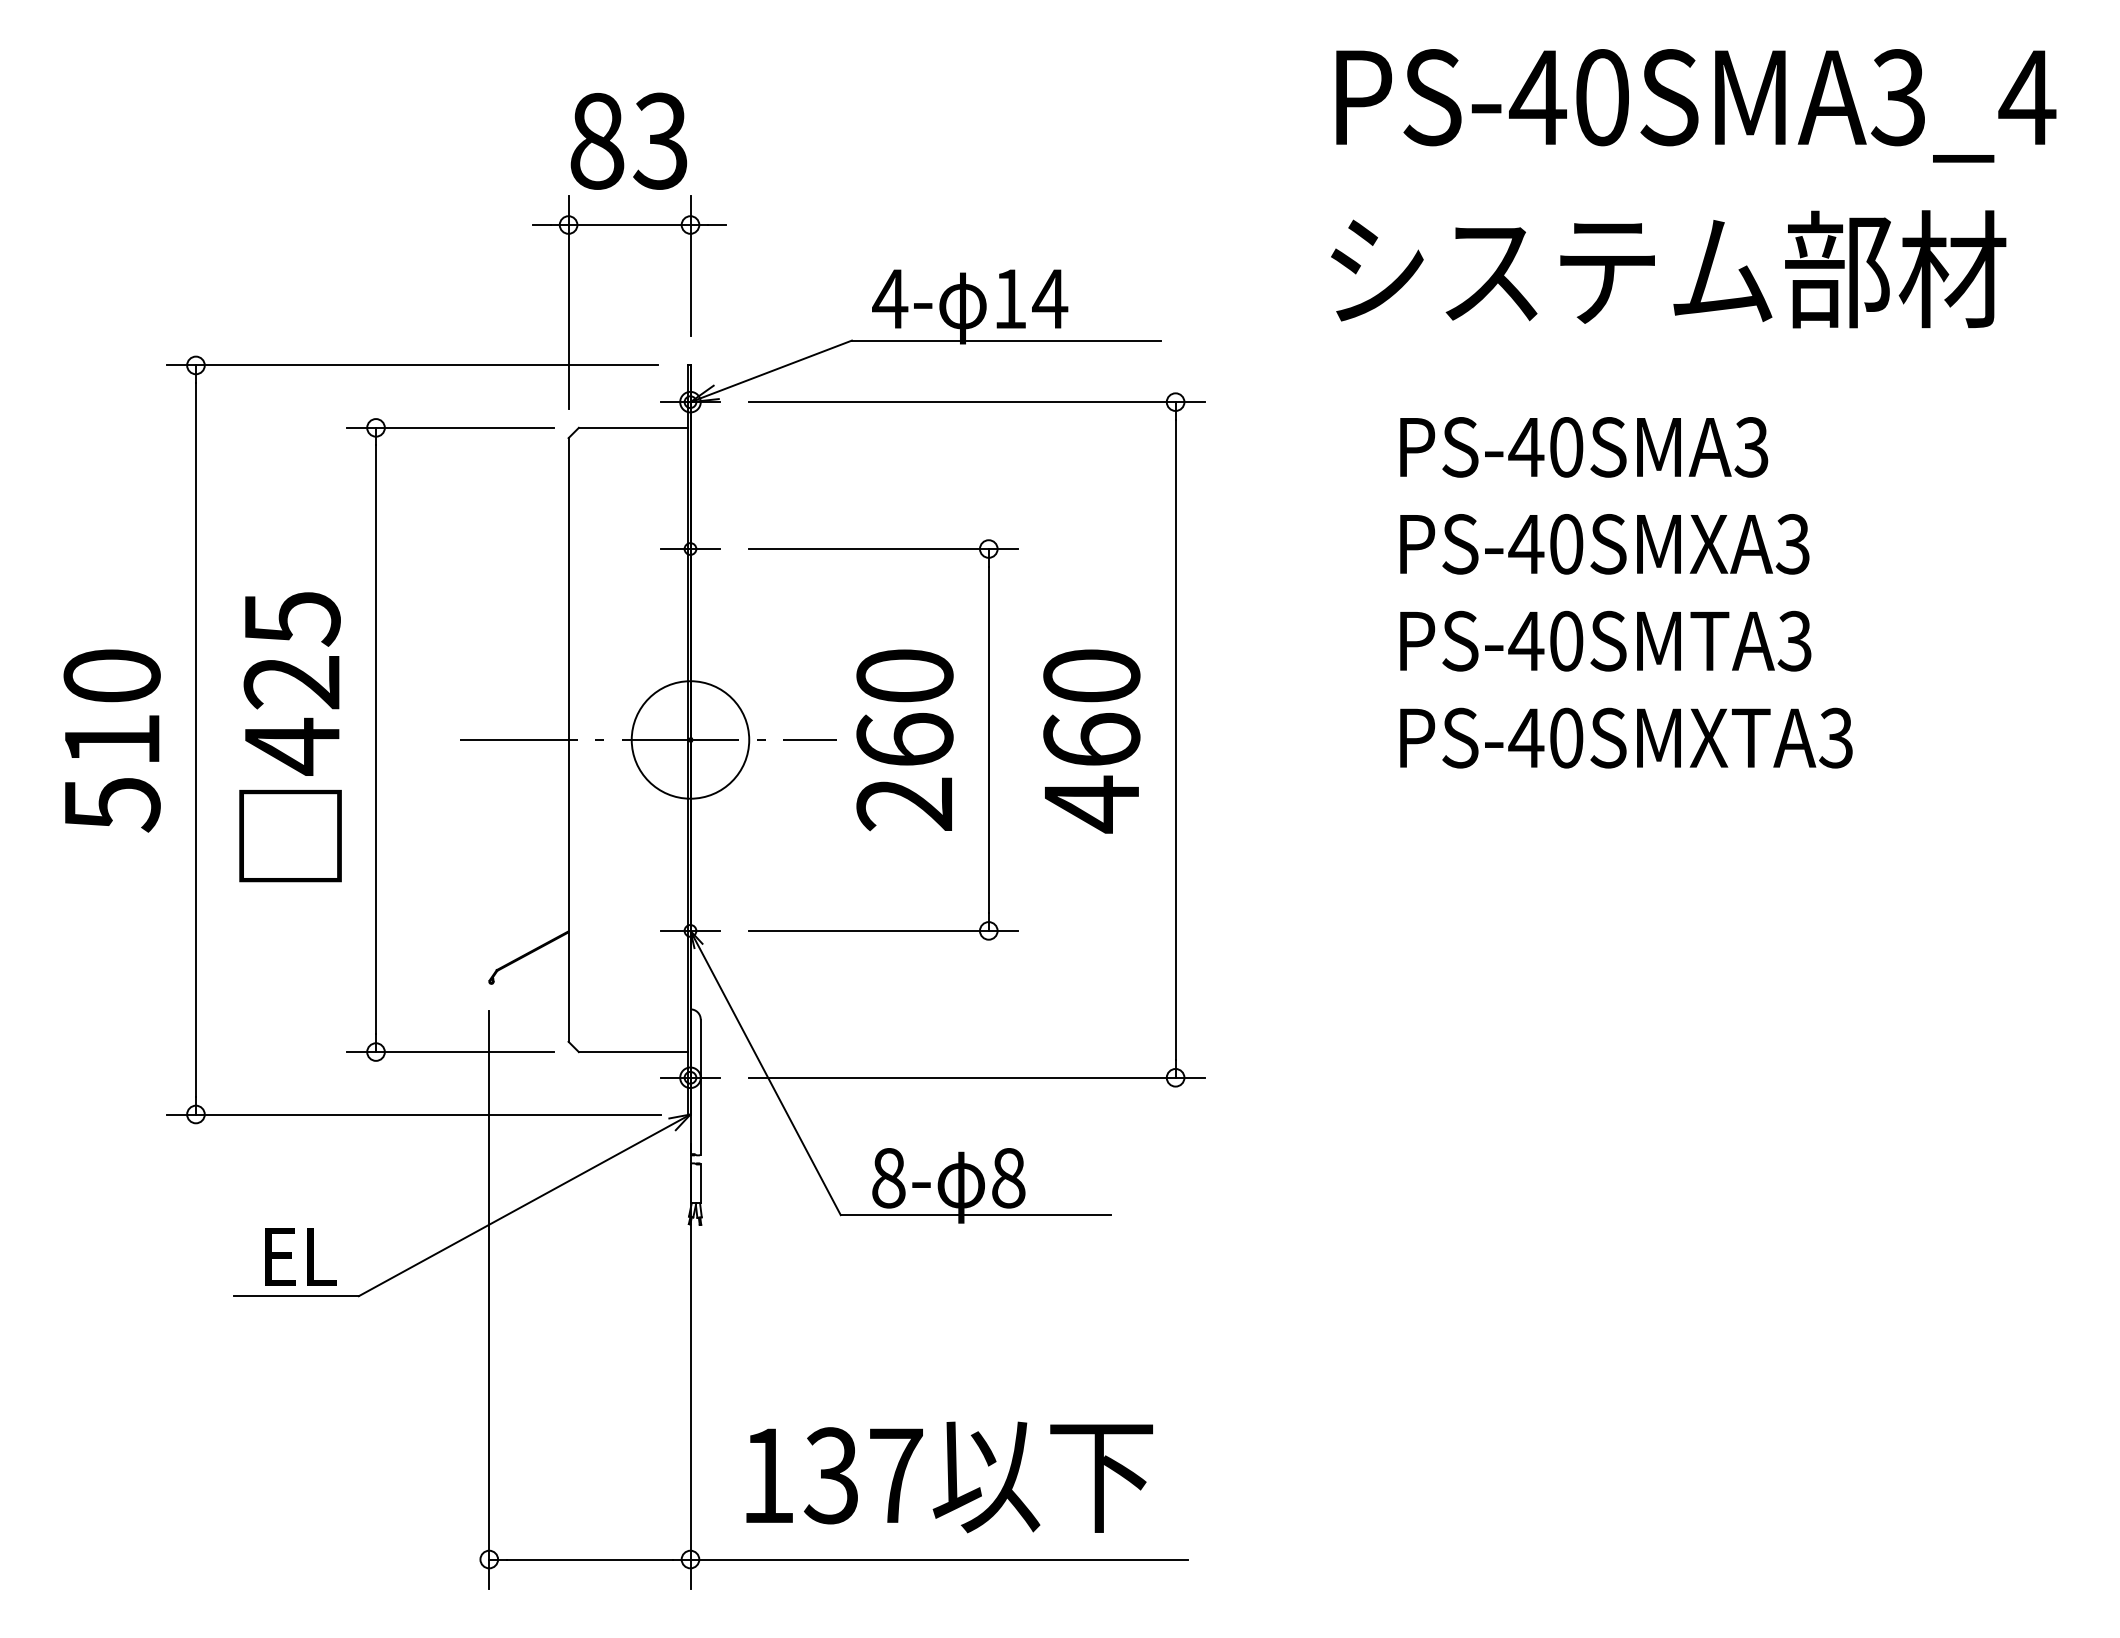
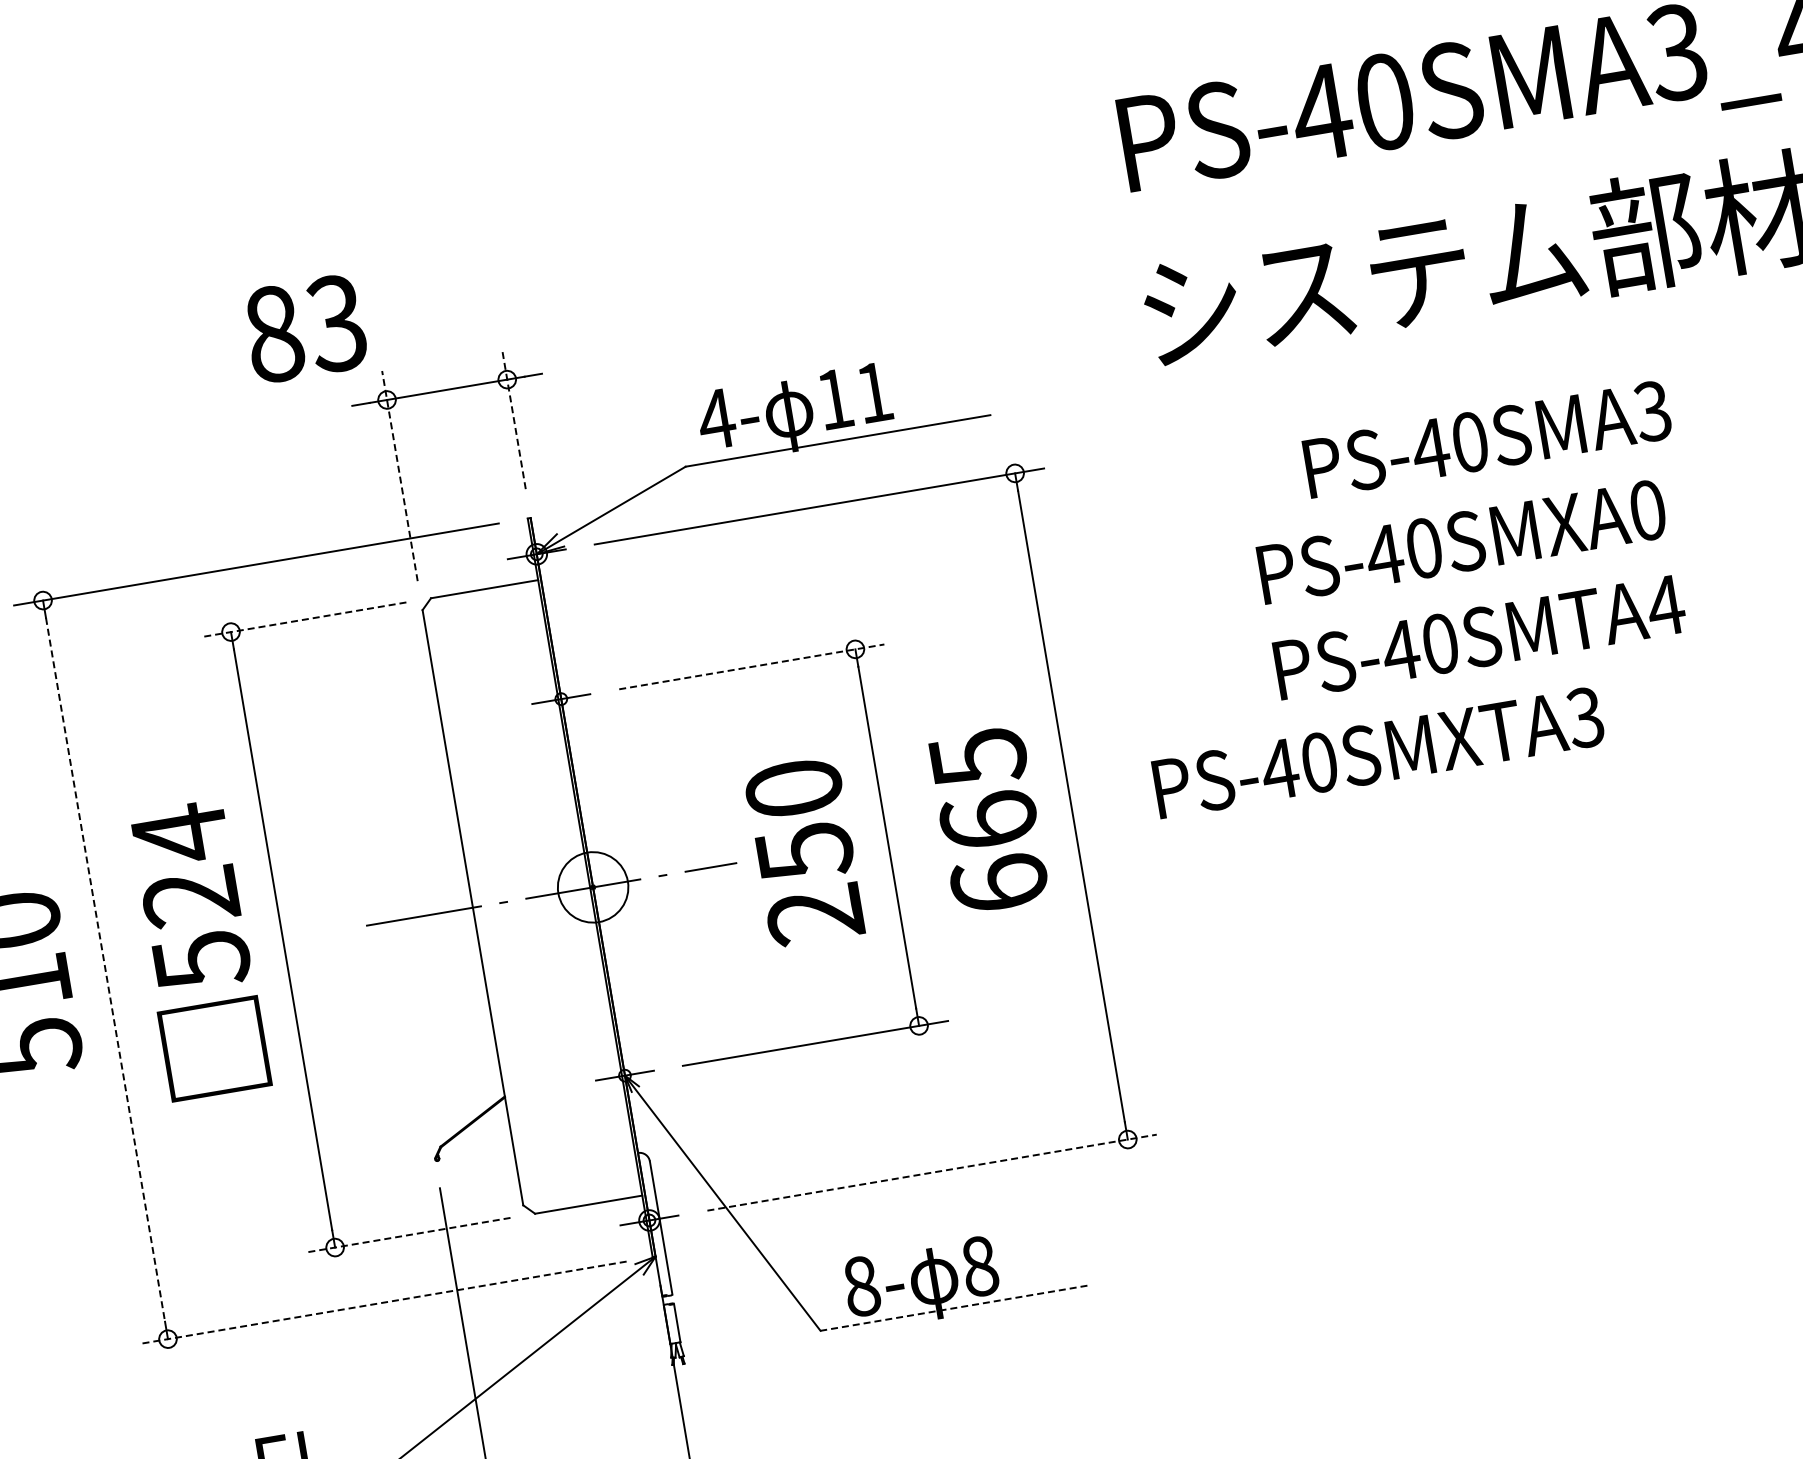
text: (628, 140) -> (304, 328), moved
line: (690, 265) -> (514, 419), solid -> dashed
text: (1050, 298) -> (874, 392), 14 -> 11
line: (568, 302) -> (399, 476), solid -> dashed
line: (450, 427) -> (304, 619), solid -> dashed
text: (1584, 447) -> (1487, 439), moved
text: (1792, 544) -> (1647, 510), PS-40SMXA3 -> PS-40SMXA0
line: (884, 549) -> (752, 667), solid -> dashed
text: (1794, 640) -> (1665, 605), PS-40SMTA3 -> PS-40SMTA4
text: (292, 682) -> (191, 897), 425 -> 524
text: (1626, 737) -> (1378, 752), moved
line: (195, 739) -> (104, 969), solid -> dashed
circle: (690, 739) -> (593, 886), size x0.6
text: (904, 740) -> (804, 852), 260 -> 250
text: (1091, 741) -> (988, 822), 460 -> 665
line: (450, 1052) -> (408, 1235), solid -> dashed
line: (977, 1077) -> (932, 1172), solid -> dashed
line: (413, 1114) -> (382, 1302), solid -> dashed
line: (975, 1215) -> (953, 1308), solid -> dashed

